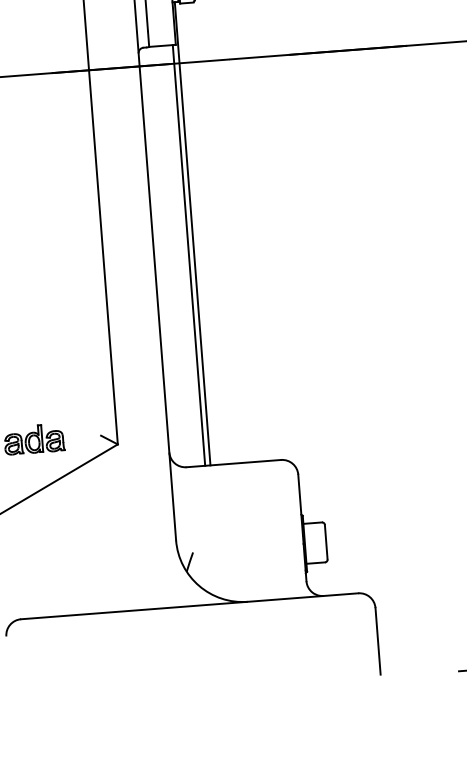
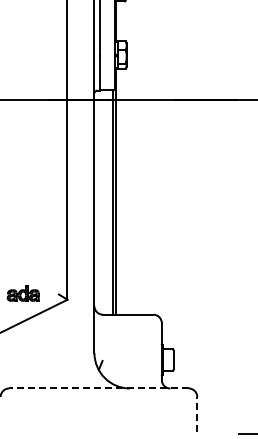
line: (188, 606) -> (98, 388), solid -> dashed
line: (378, 640) -> (197, 414), solid -> dashed

